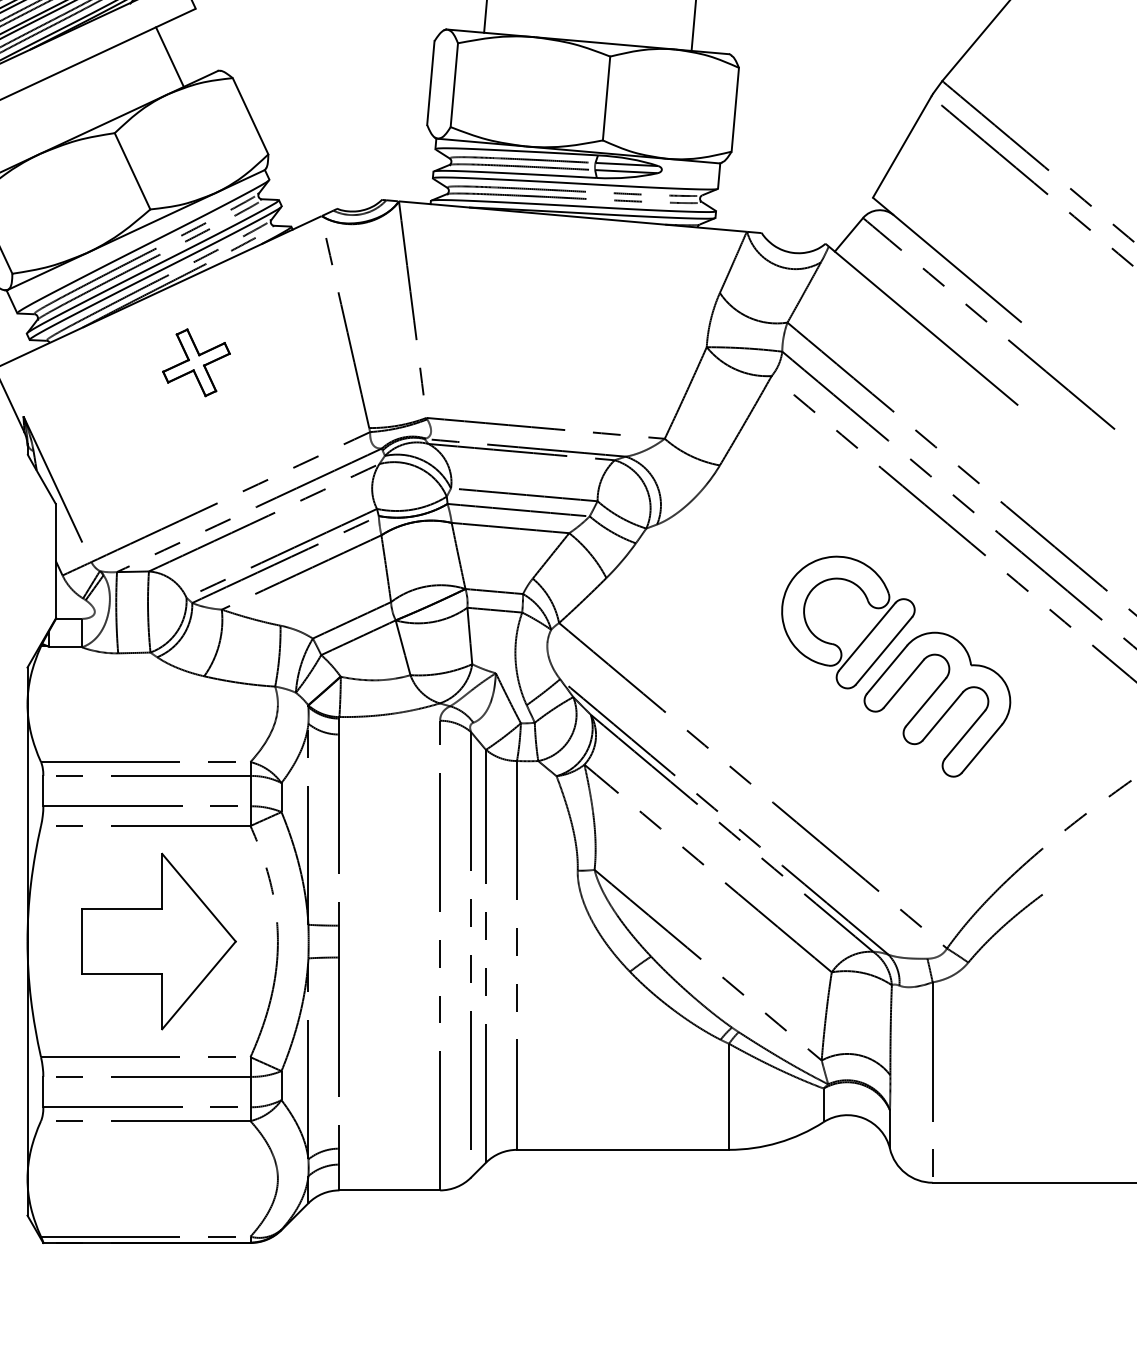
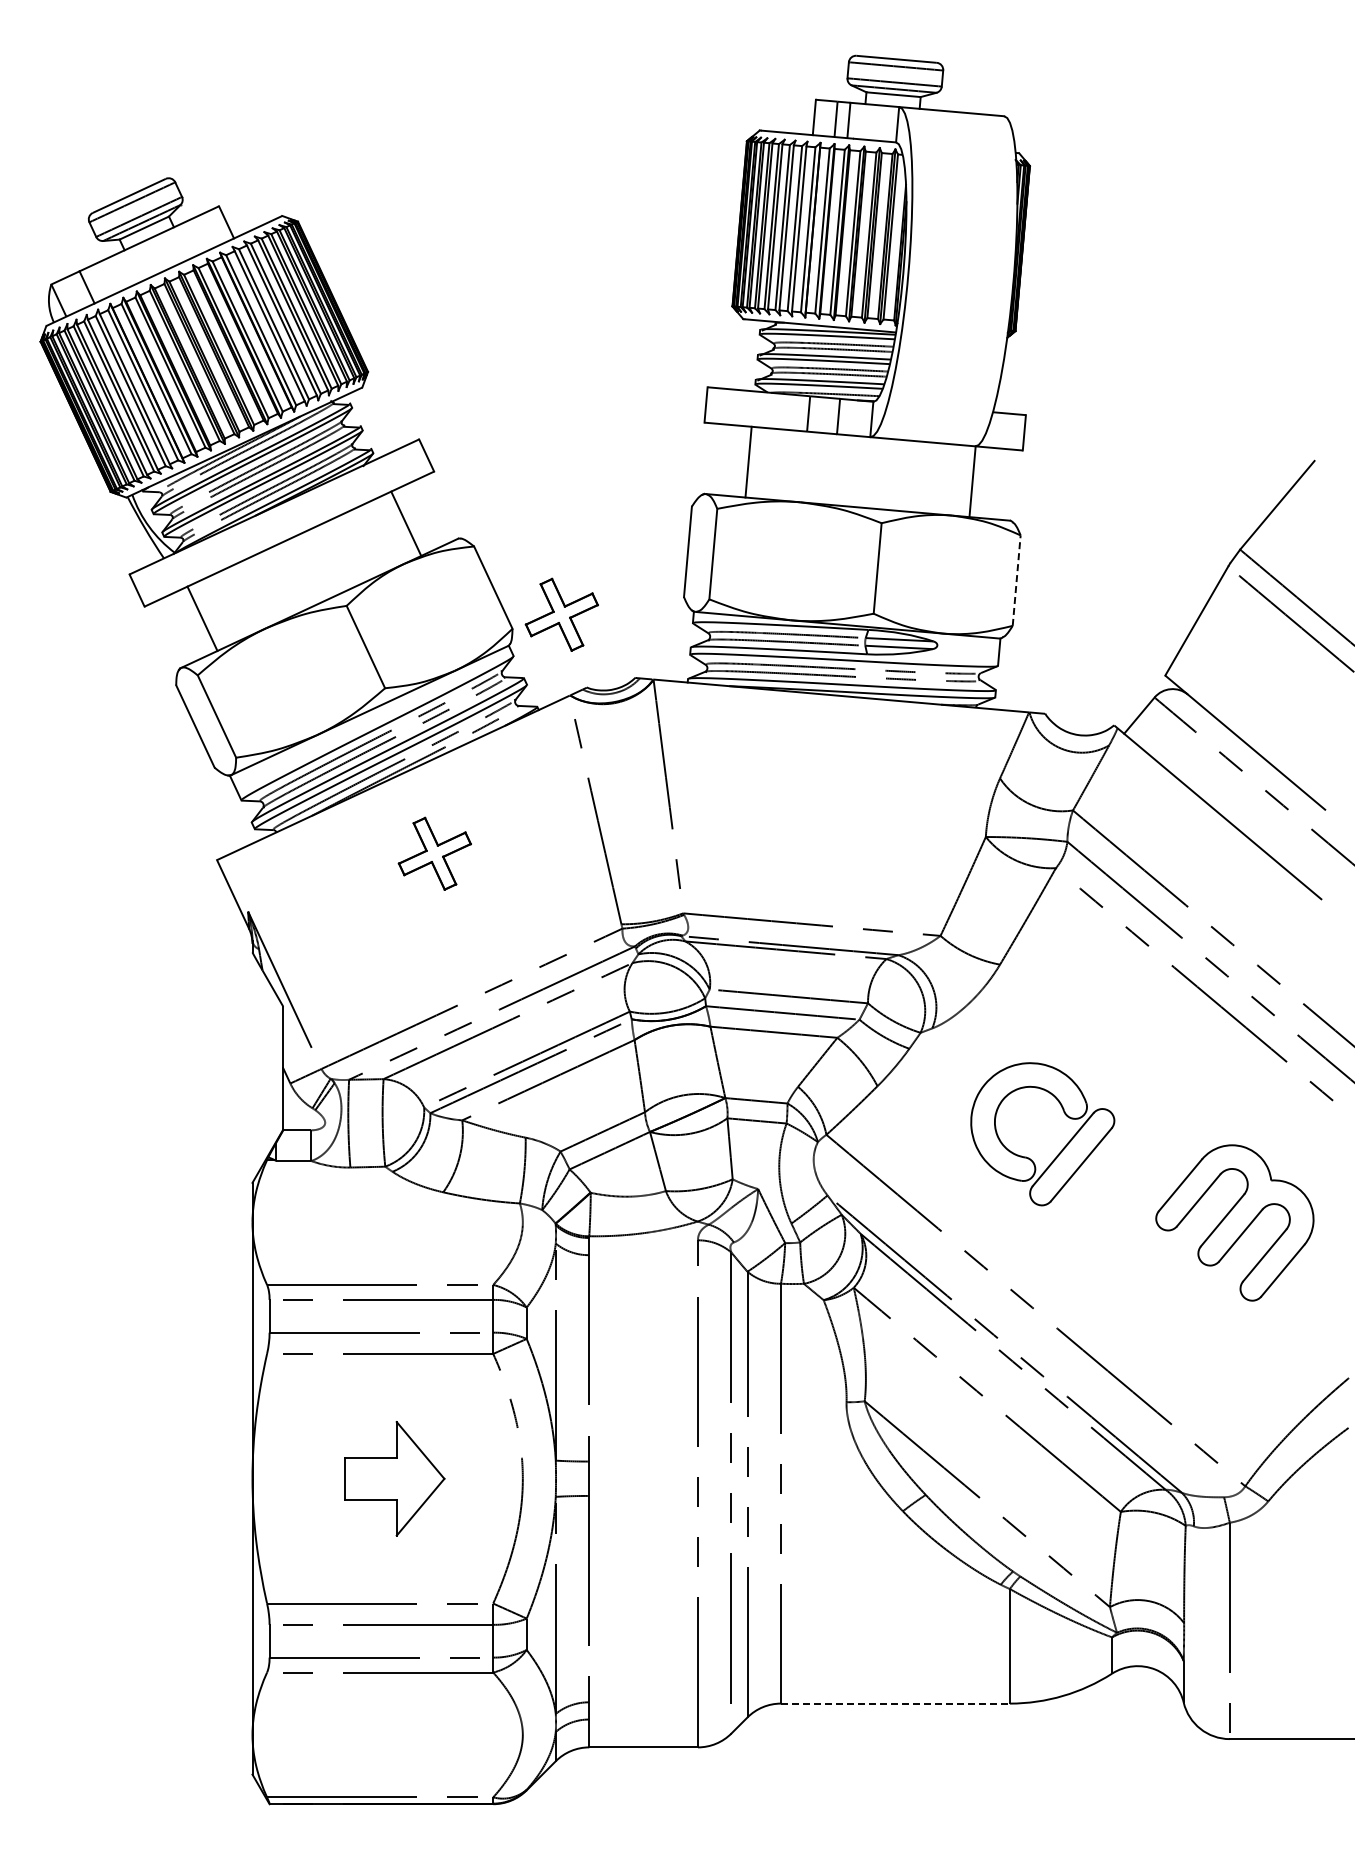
line: (735, 109) -> (1016, 580), solid -> dashed
part: (313, 141) -> (561, 614), added
part: (866, 635) -> (1062, 1148), moved
part: (159, 941) -> (394, 1478), size x0.6
line: (623, 1149) -> (895, 1703), solid -> dashed

